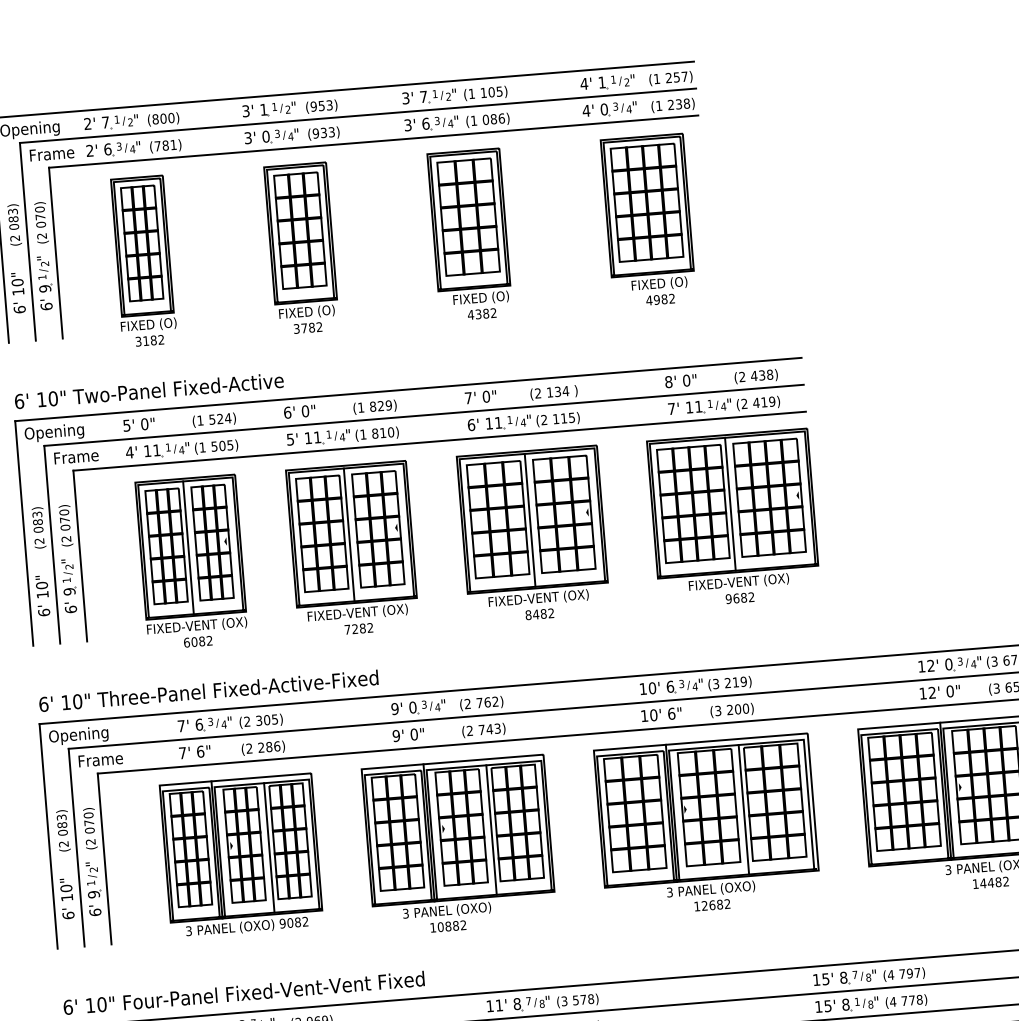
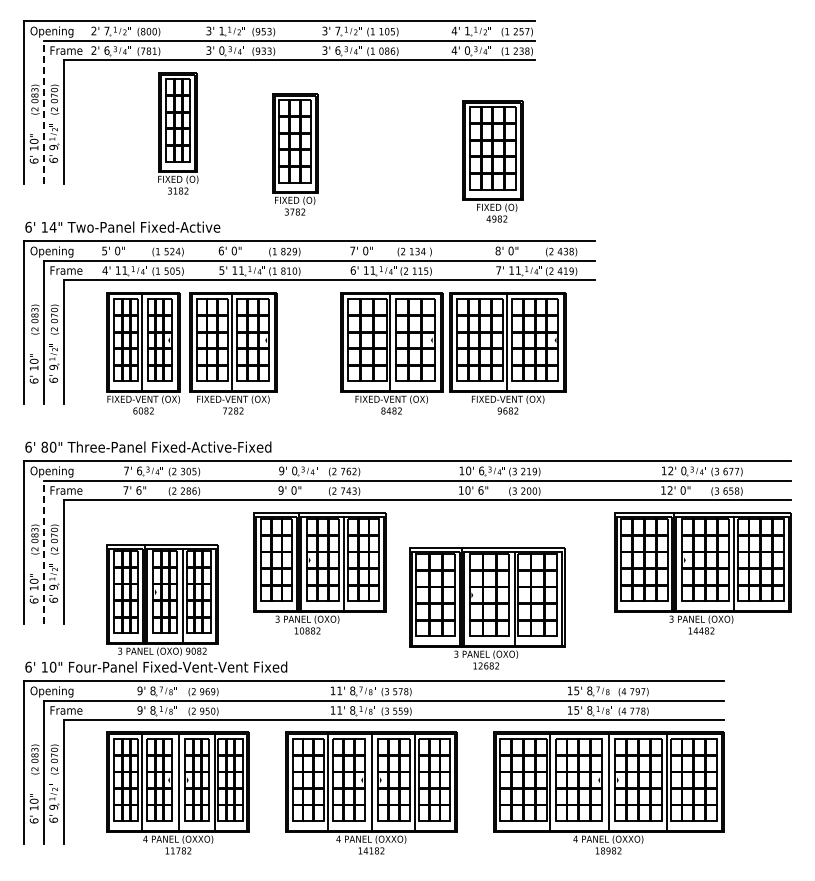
part: (647, 220) -> (492, 161), moved
part: (468, 235) -> (362, 133), removed
line: (27, 241) -> (43, 112), solid -> dashed
part: (302, 248) -> (295, 154), moved
part: (143, 261) -> (178, 133), moved
text: (52, 397) -> (52, 226), 10" -> 14"
part: (732, 519) -> (507, 353), moved
part: (352, 549) -> (233, 353), moved
text: (65, 701) -> (44, 446), 10" -> 80"
part: (707, 825) -> (487, 608), moved
line: (76, 847) -> (43, 552), solid -> dashed
part: (241, 855) -> (162, 599), moved

